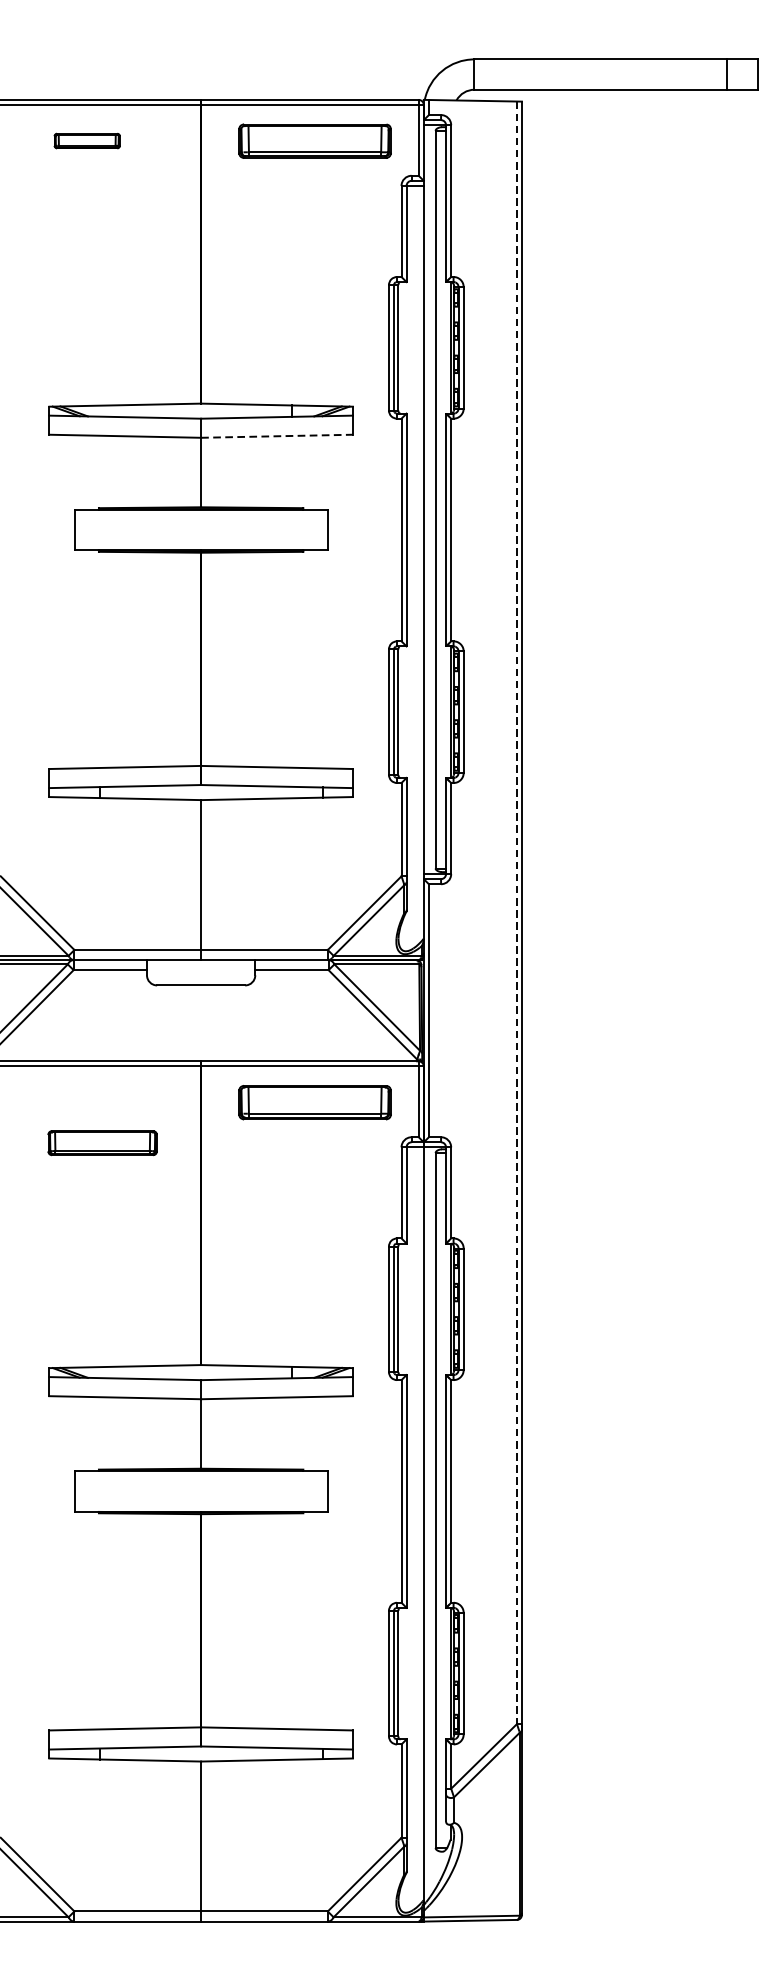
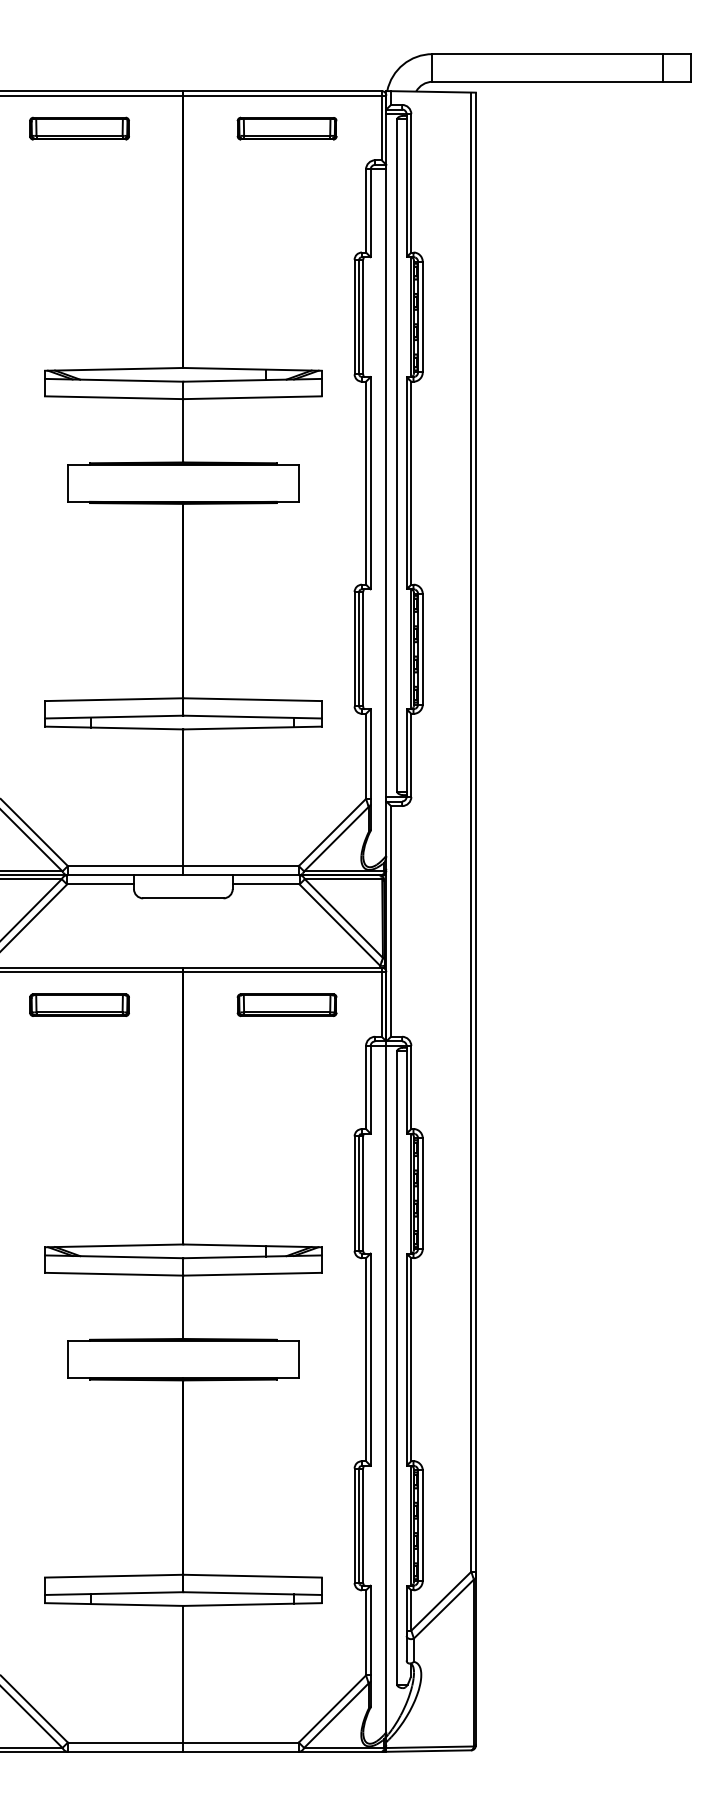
part: (87, 140) -> (79, 128), size x1.67
part: (314, 140) -> (286, 128), size x0.71
line: (278, 436) -> (253, 397), dashed -> solid
line: (517, 913) -> (471, 832), dashed -> solid
part: (314, 1101) -> (286, 1004), size x0.71
part: (102, 1142) -> (79, 1004), moved

